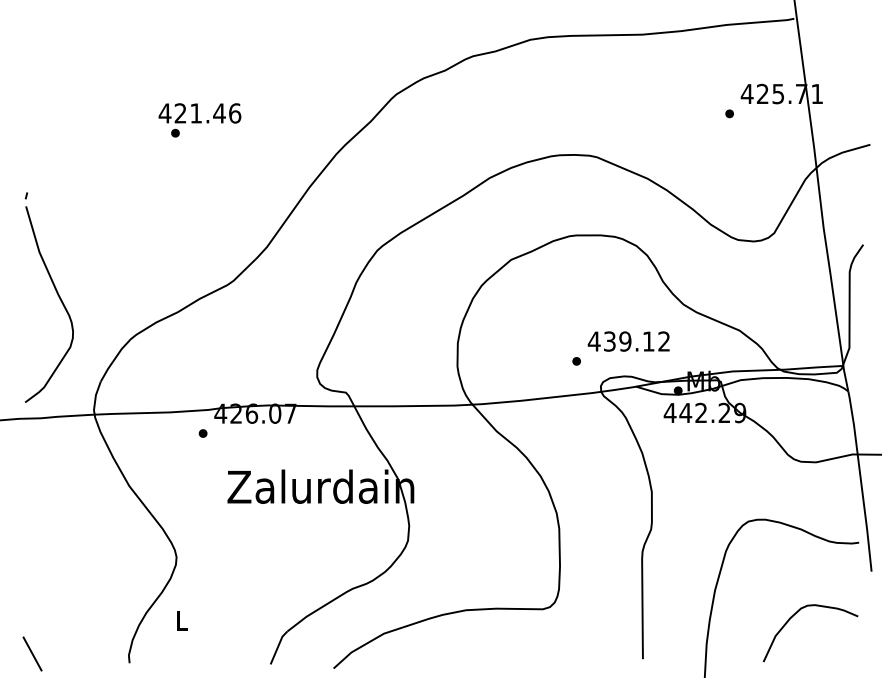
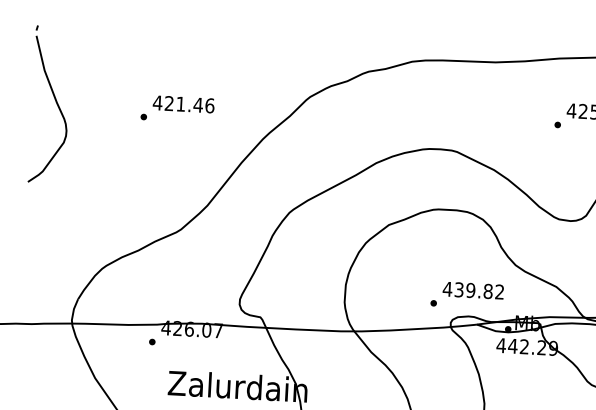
text: (199, 113) -> (183, 104), moved
part: (56, 293) -> (55, 102), moved
text: (648, 341) -> (488, 291), 439.12 -> 439.82

